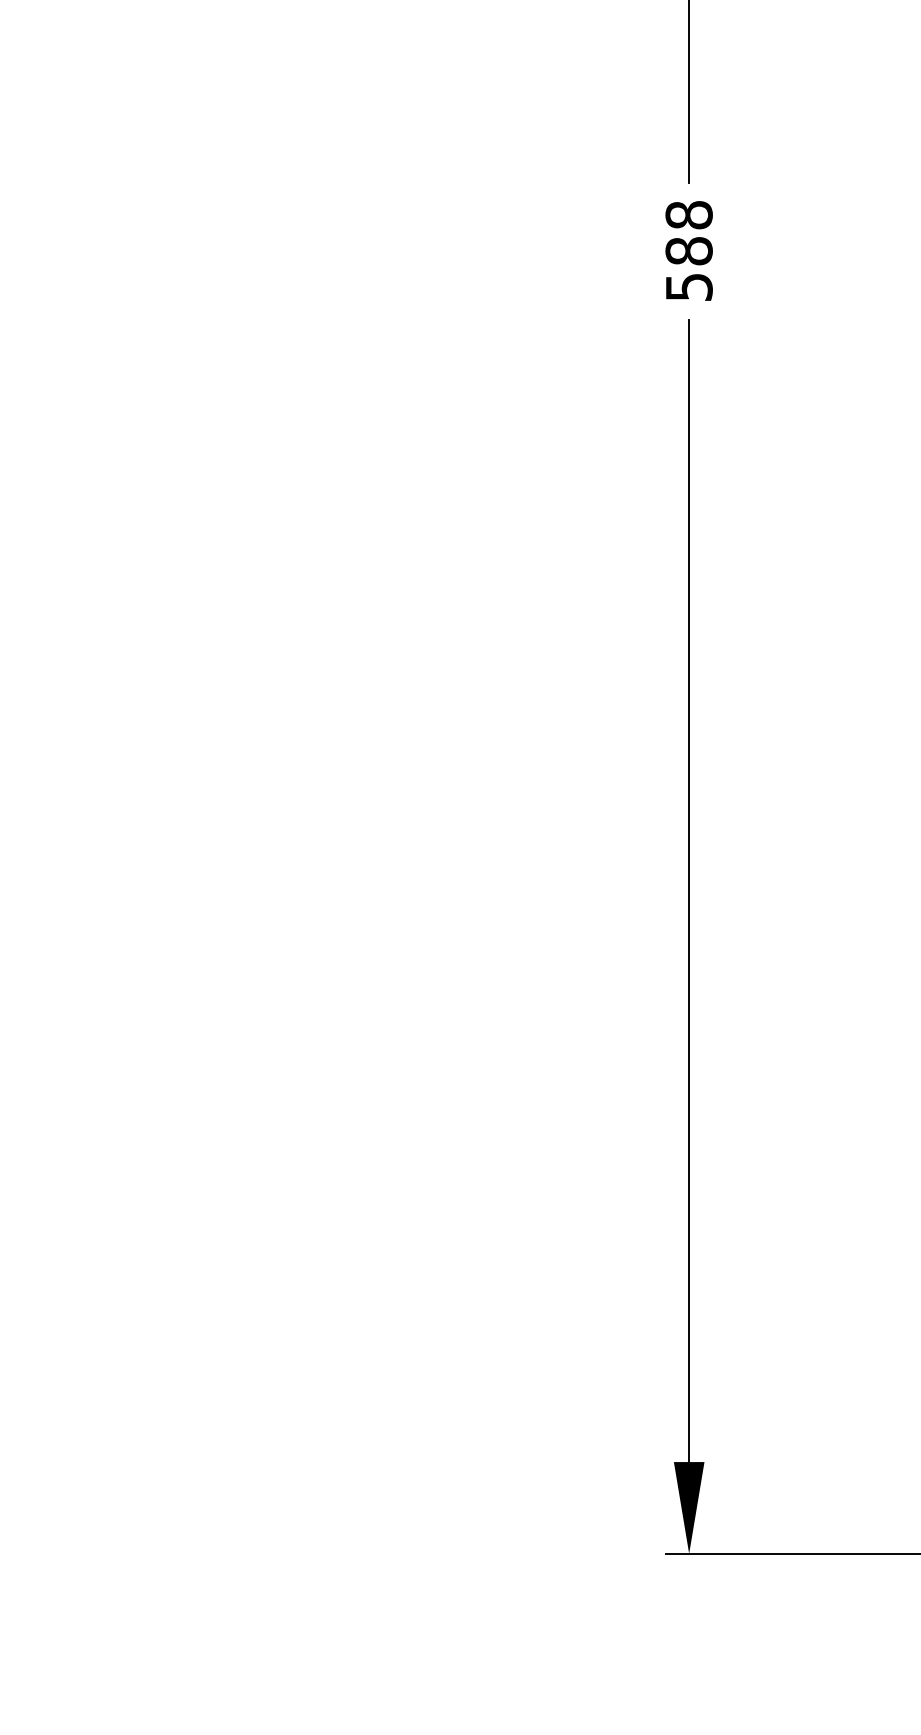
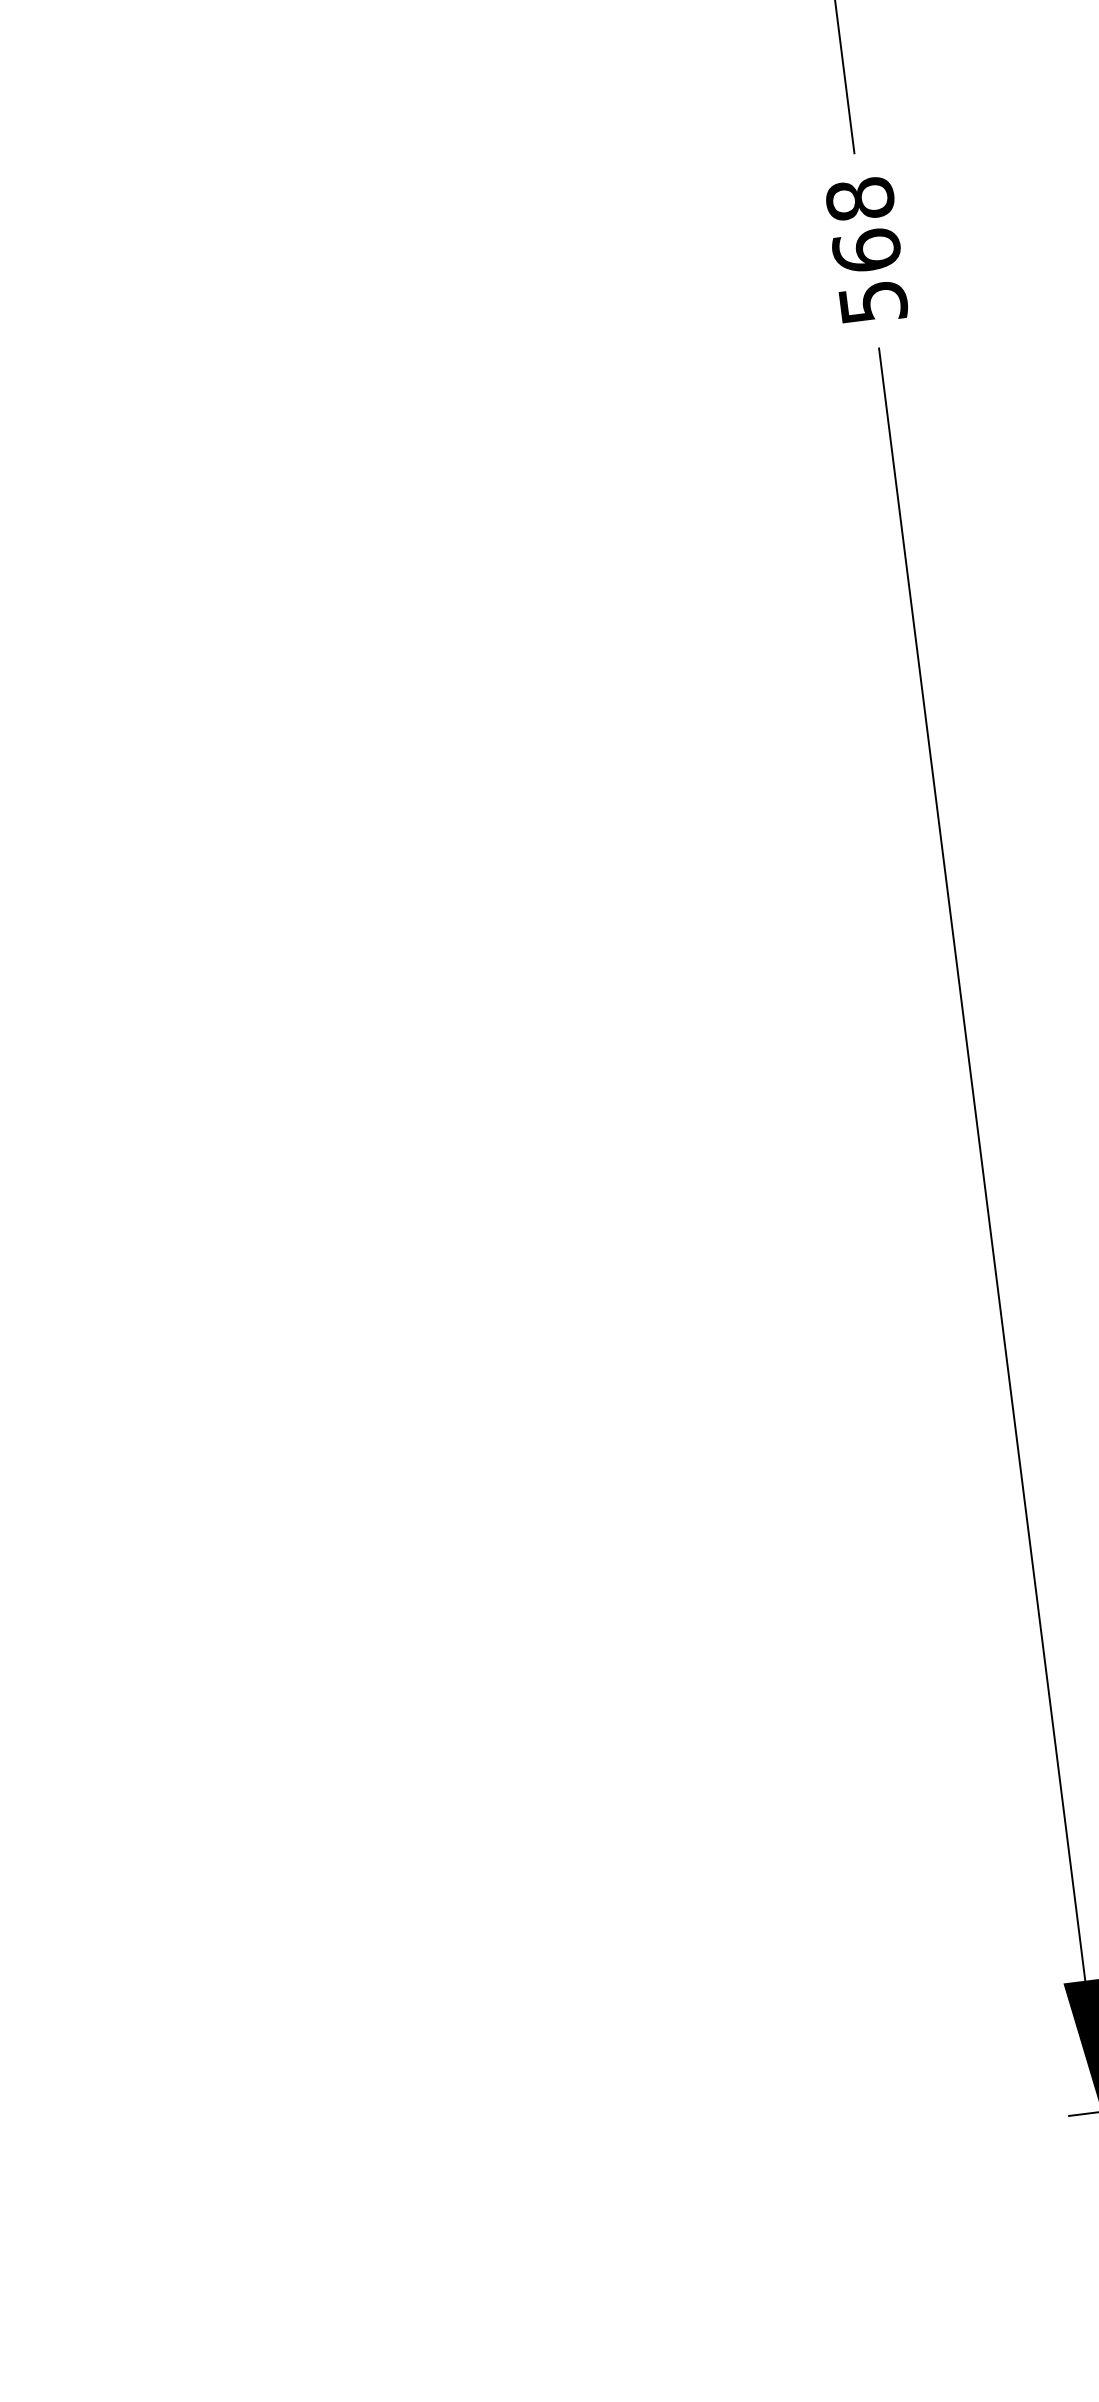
text: (688, 250) -> (865, 249), 588 -> 568

